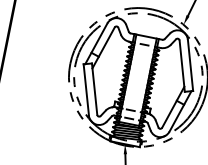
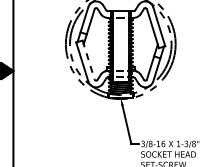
line: (94, 89) -> (88, 60), solid -> dashed

